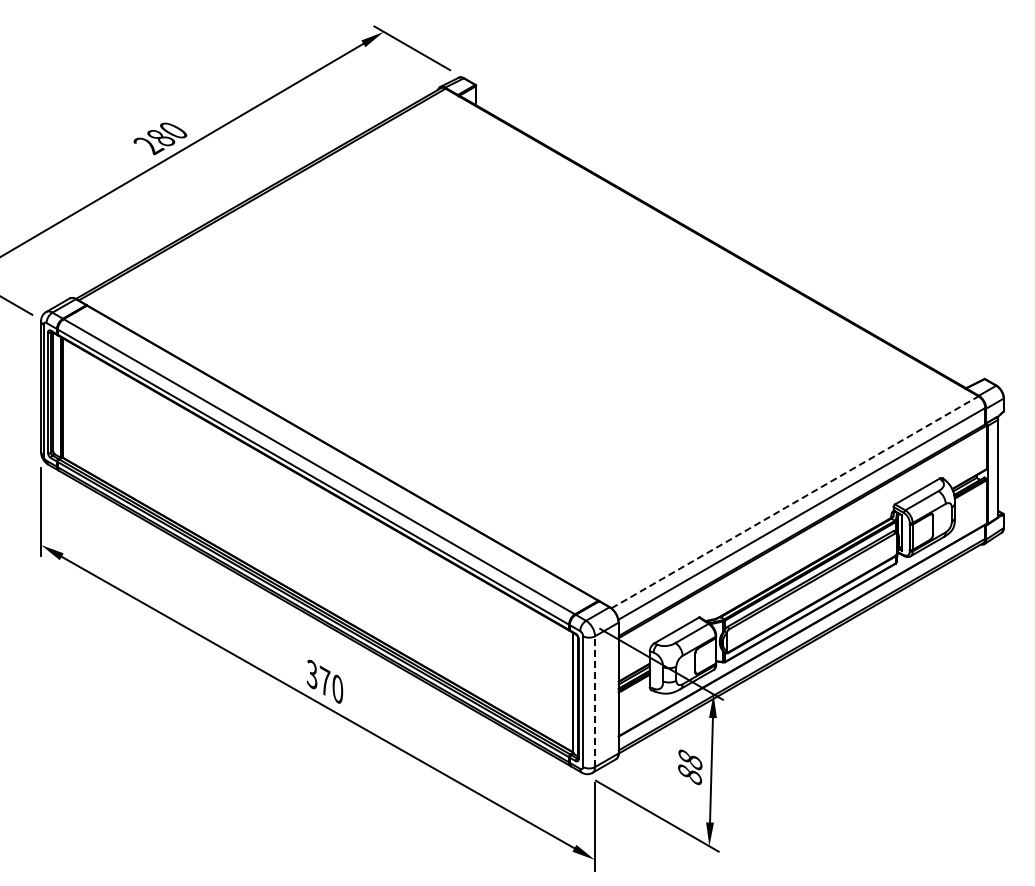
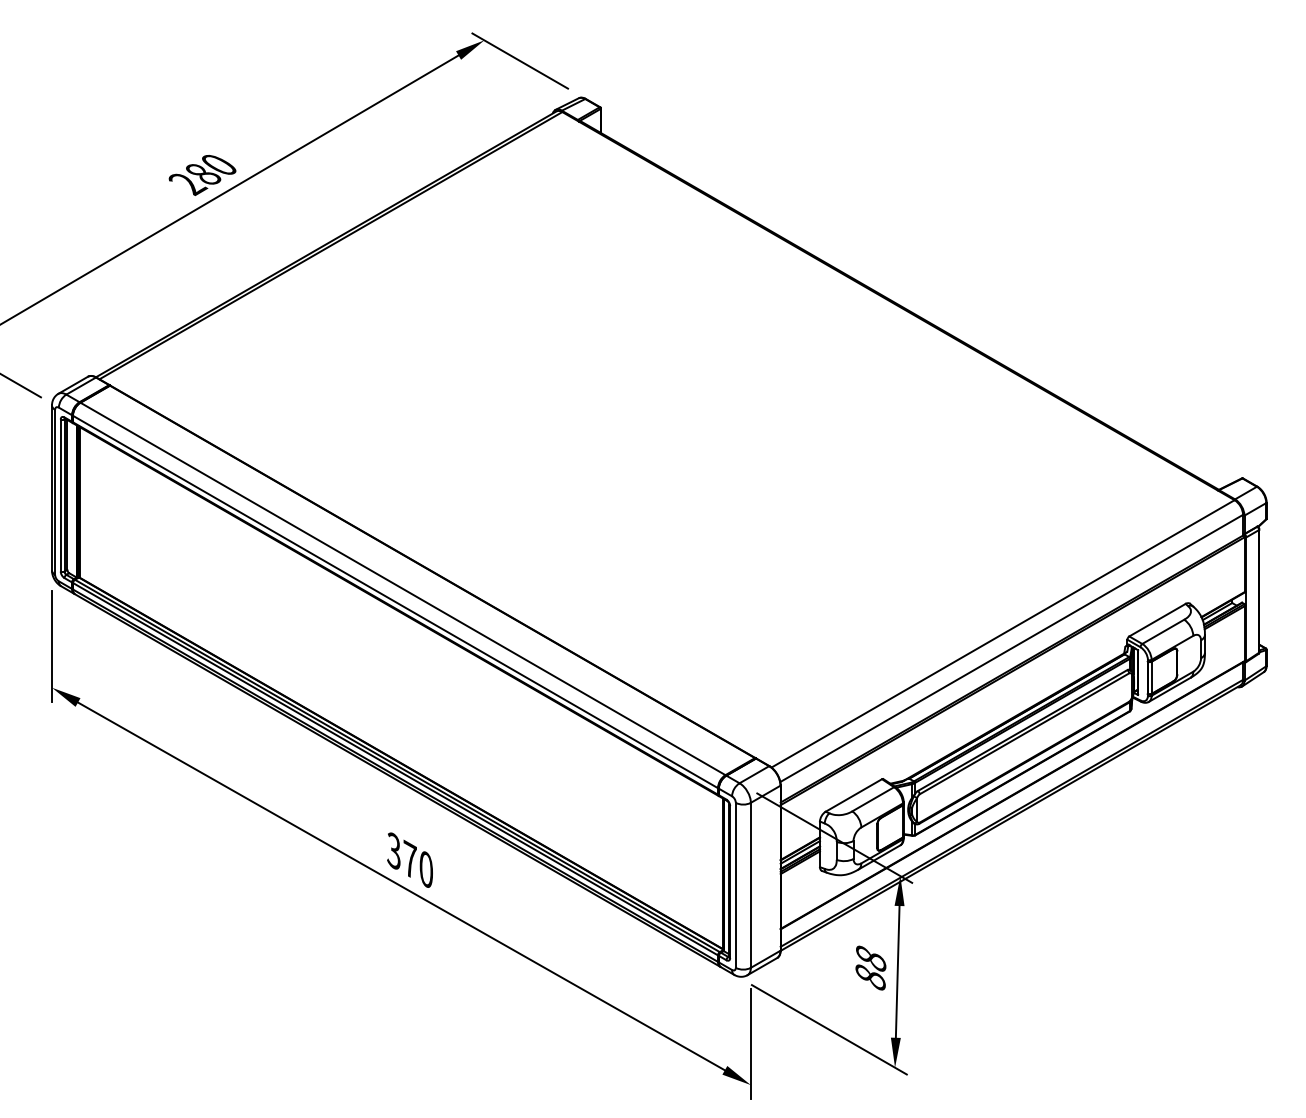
line: (795, 502) -> (1003, 634), dashed -> solid
line: (595, 701) -> (751, 885), dashed -> solid

